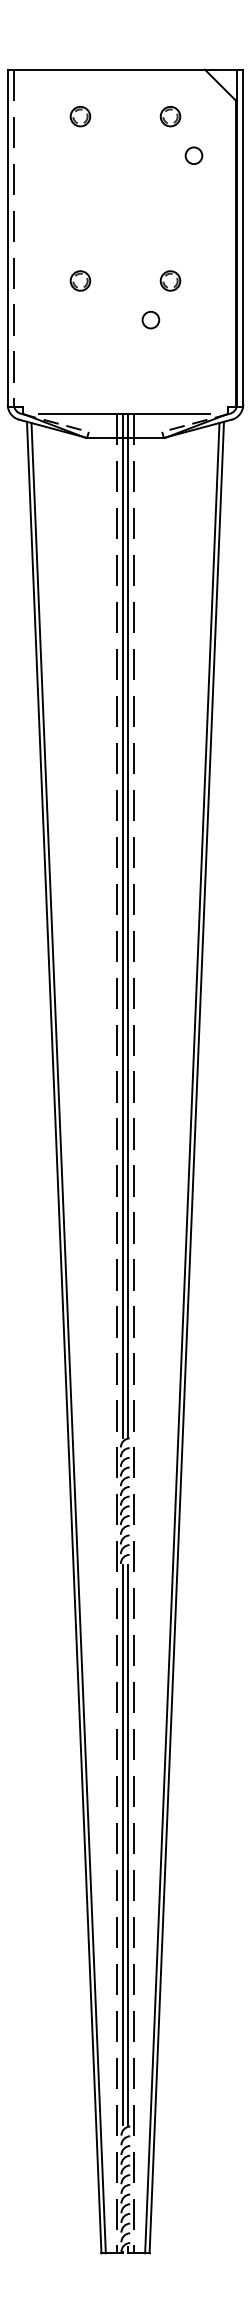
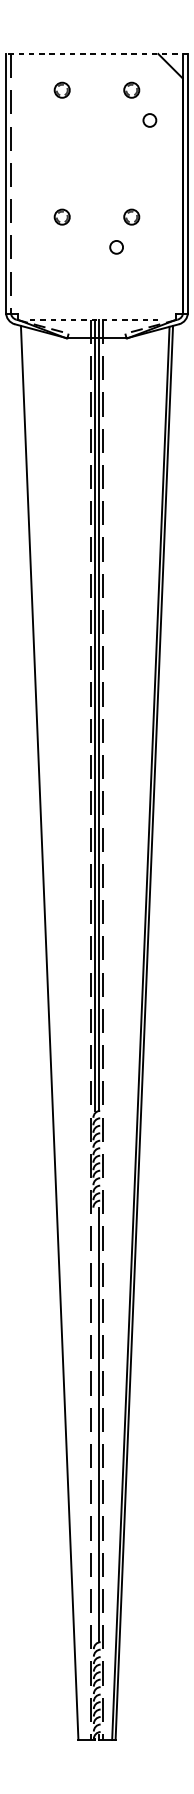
line: (125, 69) -> (97, 53), solid -> dashed
line: (124, 414) -> (96, 320), solid -> dashed
line: (68, 1338) -> (52, 1033), removed
line: (123, 1844) -> (95, 1424), removed

